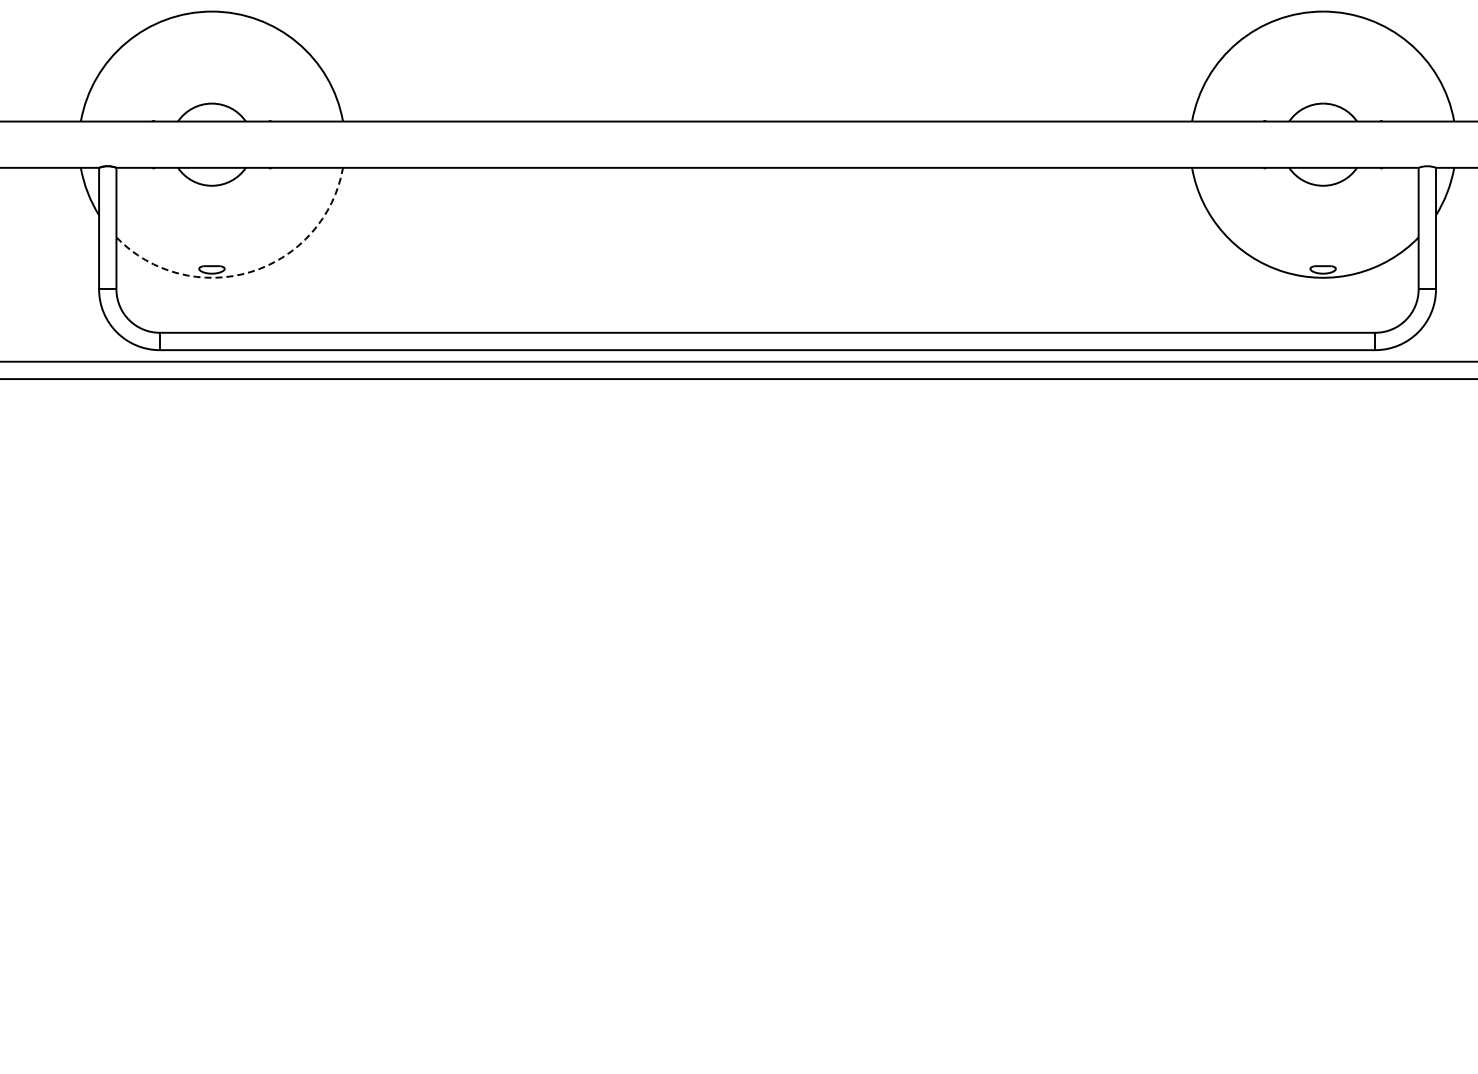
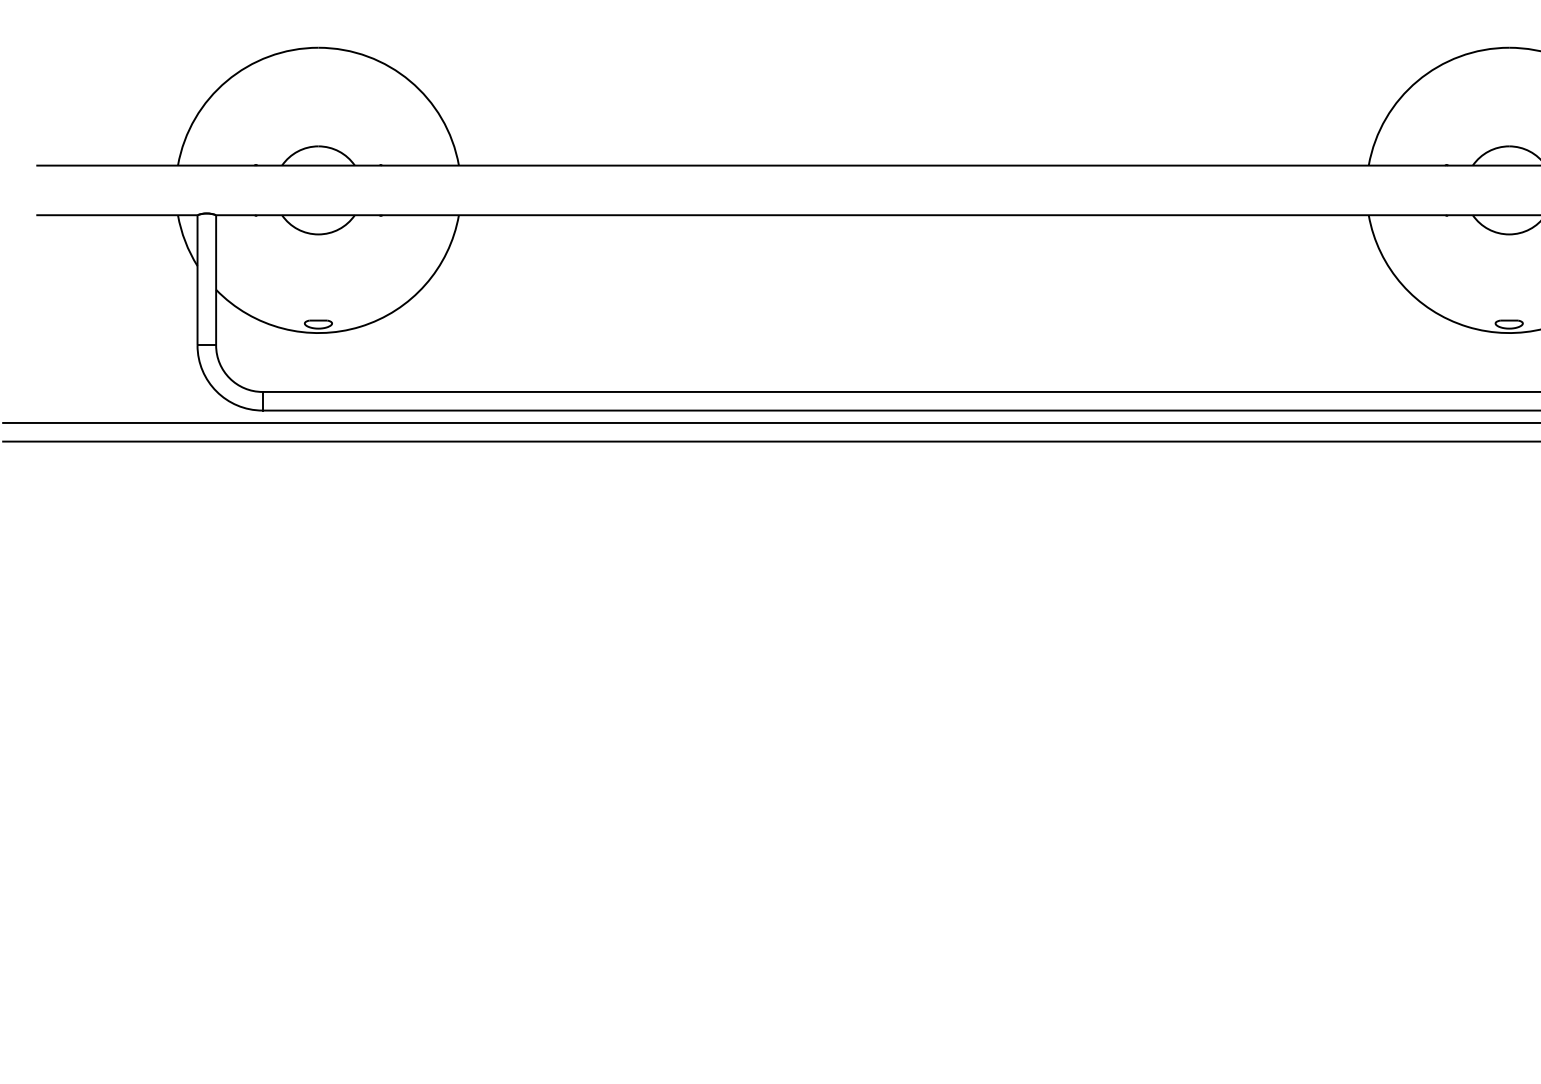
arc: (251, 271) -> (360, 326), dashed -> solid

